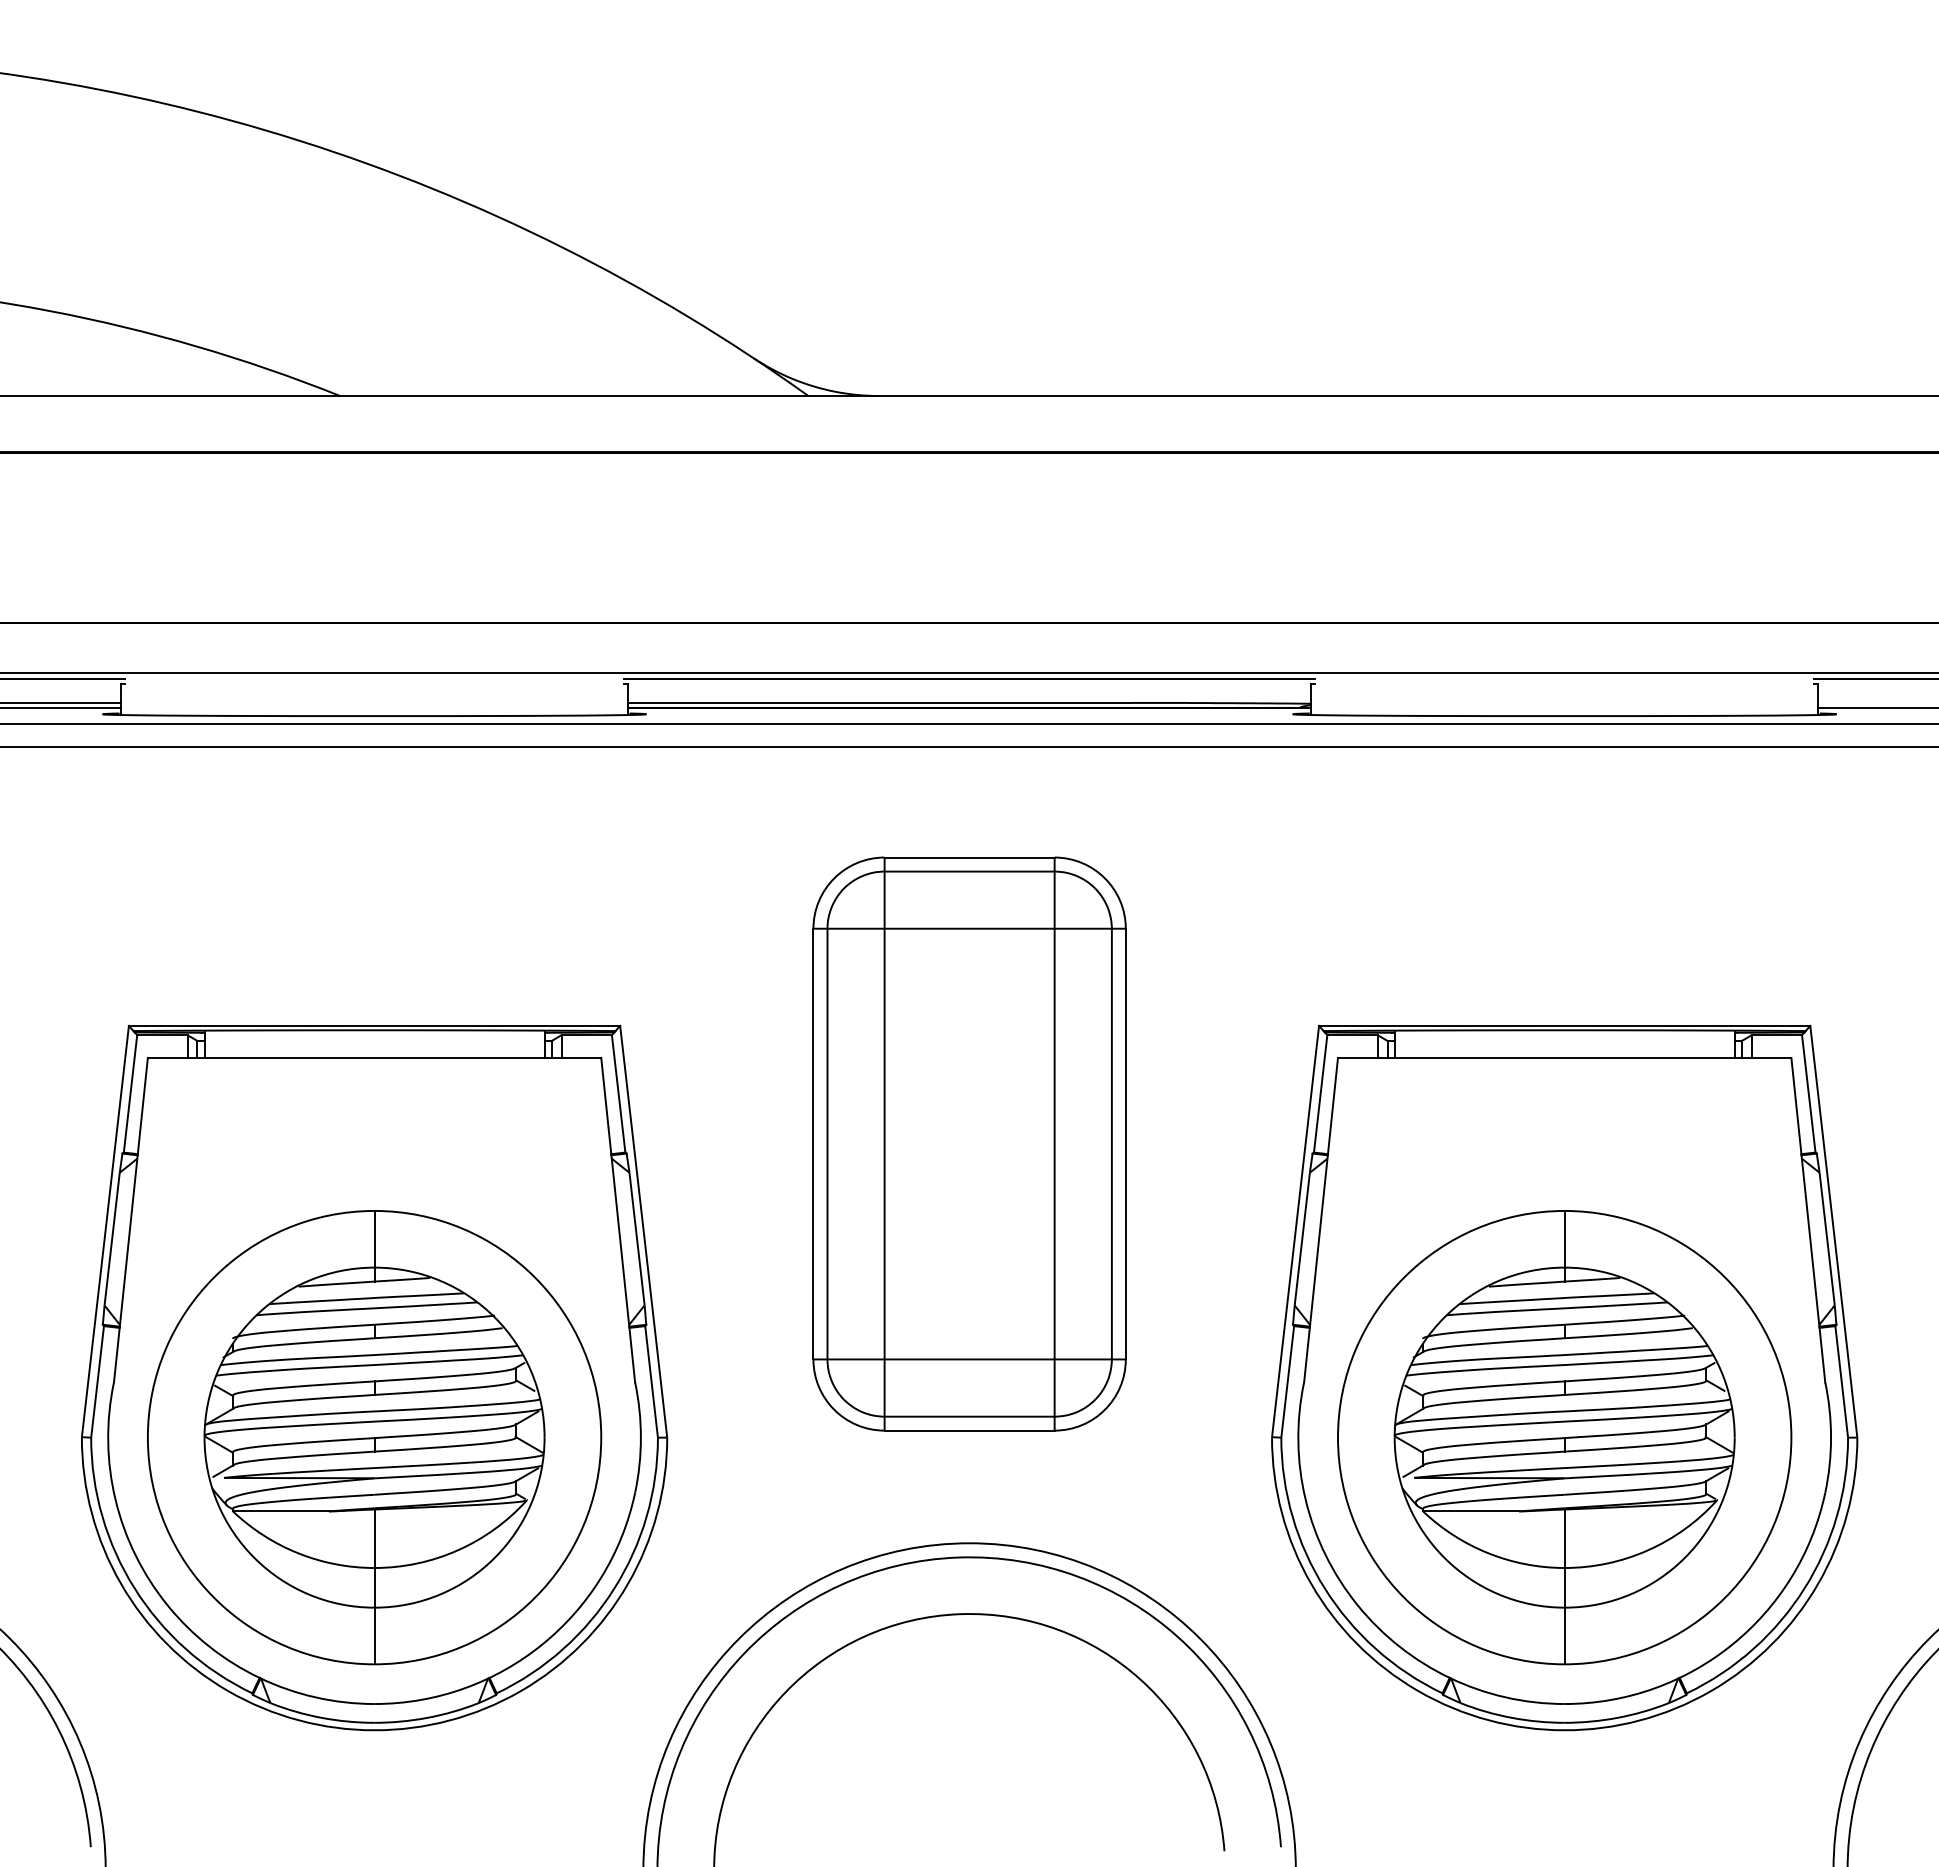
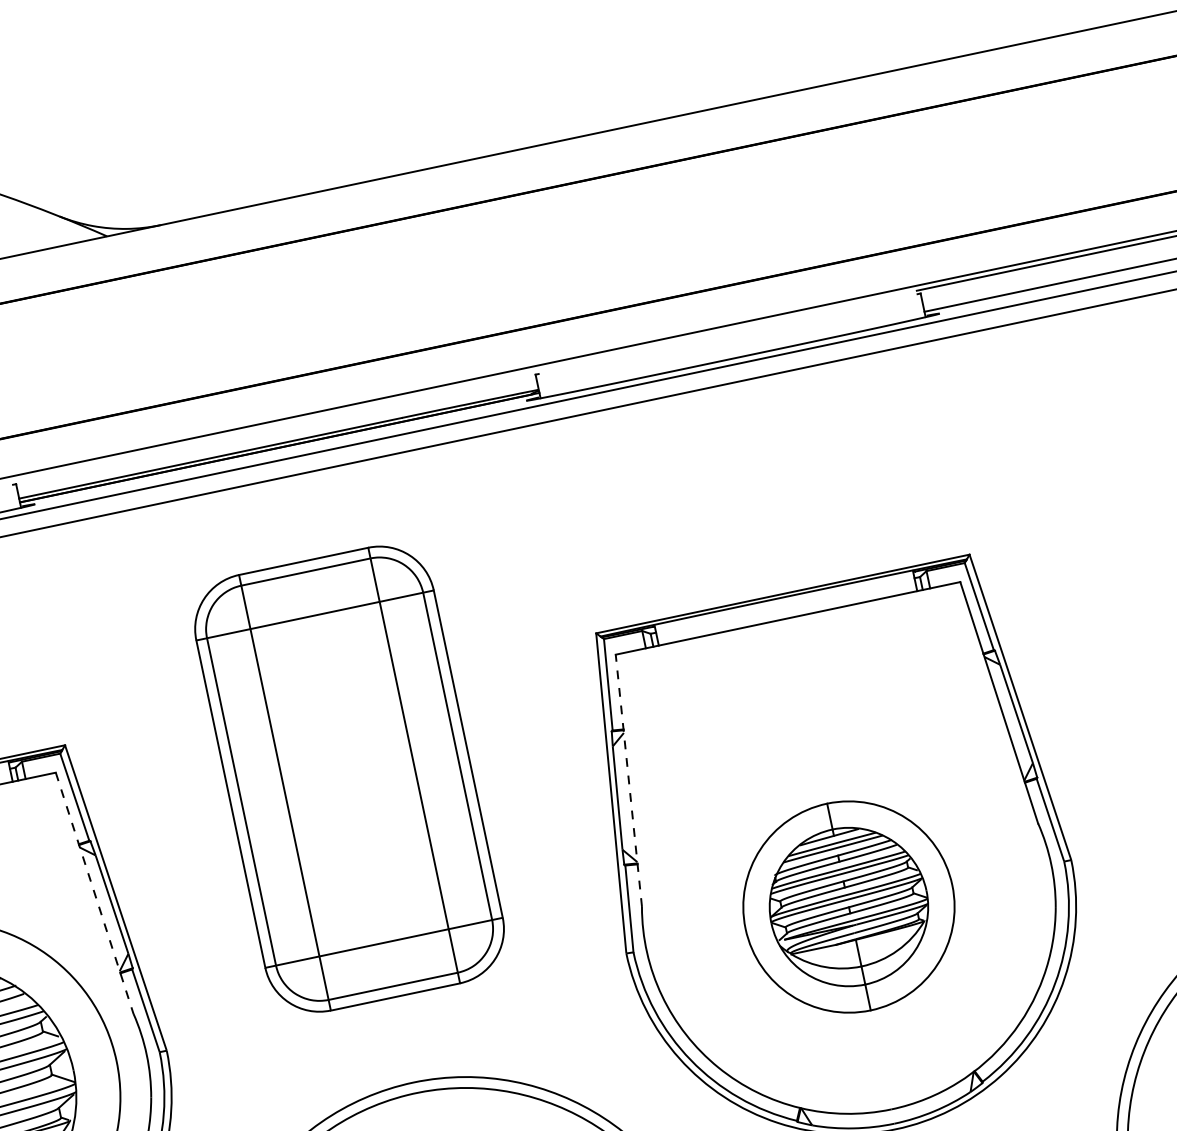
line: (969, 679) -> (275, 426), removed
line: (1321, 1219) -> (629, 780), solid -> dashed
line: (618, 1220) -> (94, 893), solid -> dashed
part: (1564, 1437) -> (848, 906), size x0.6

